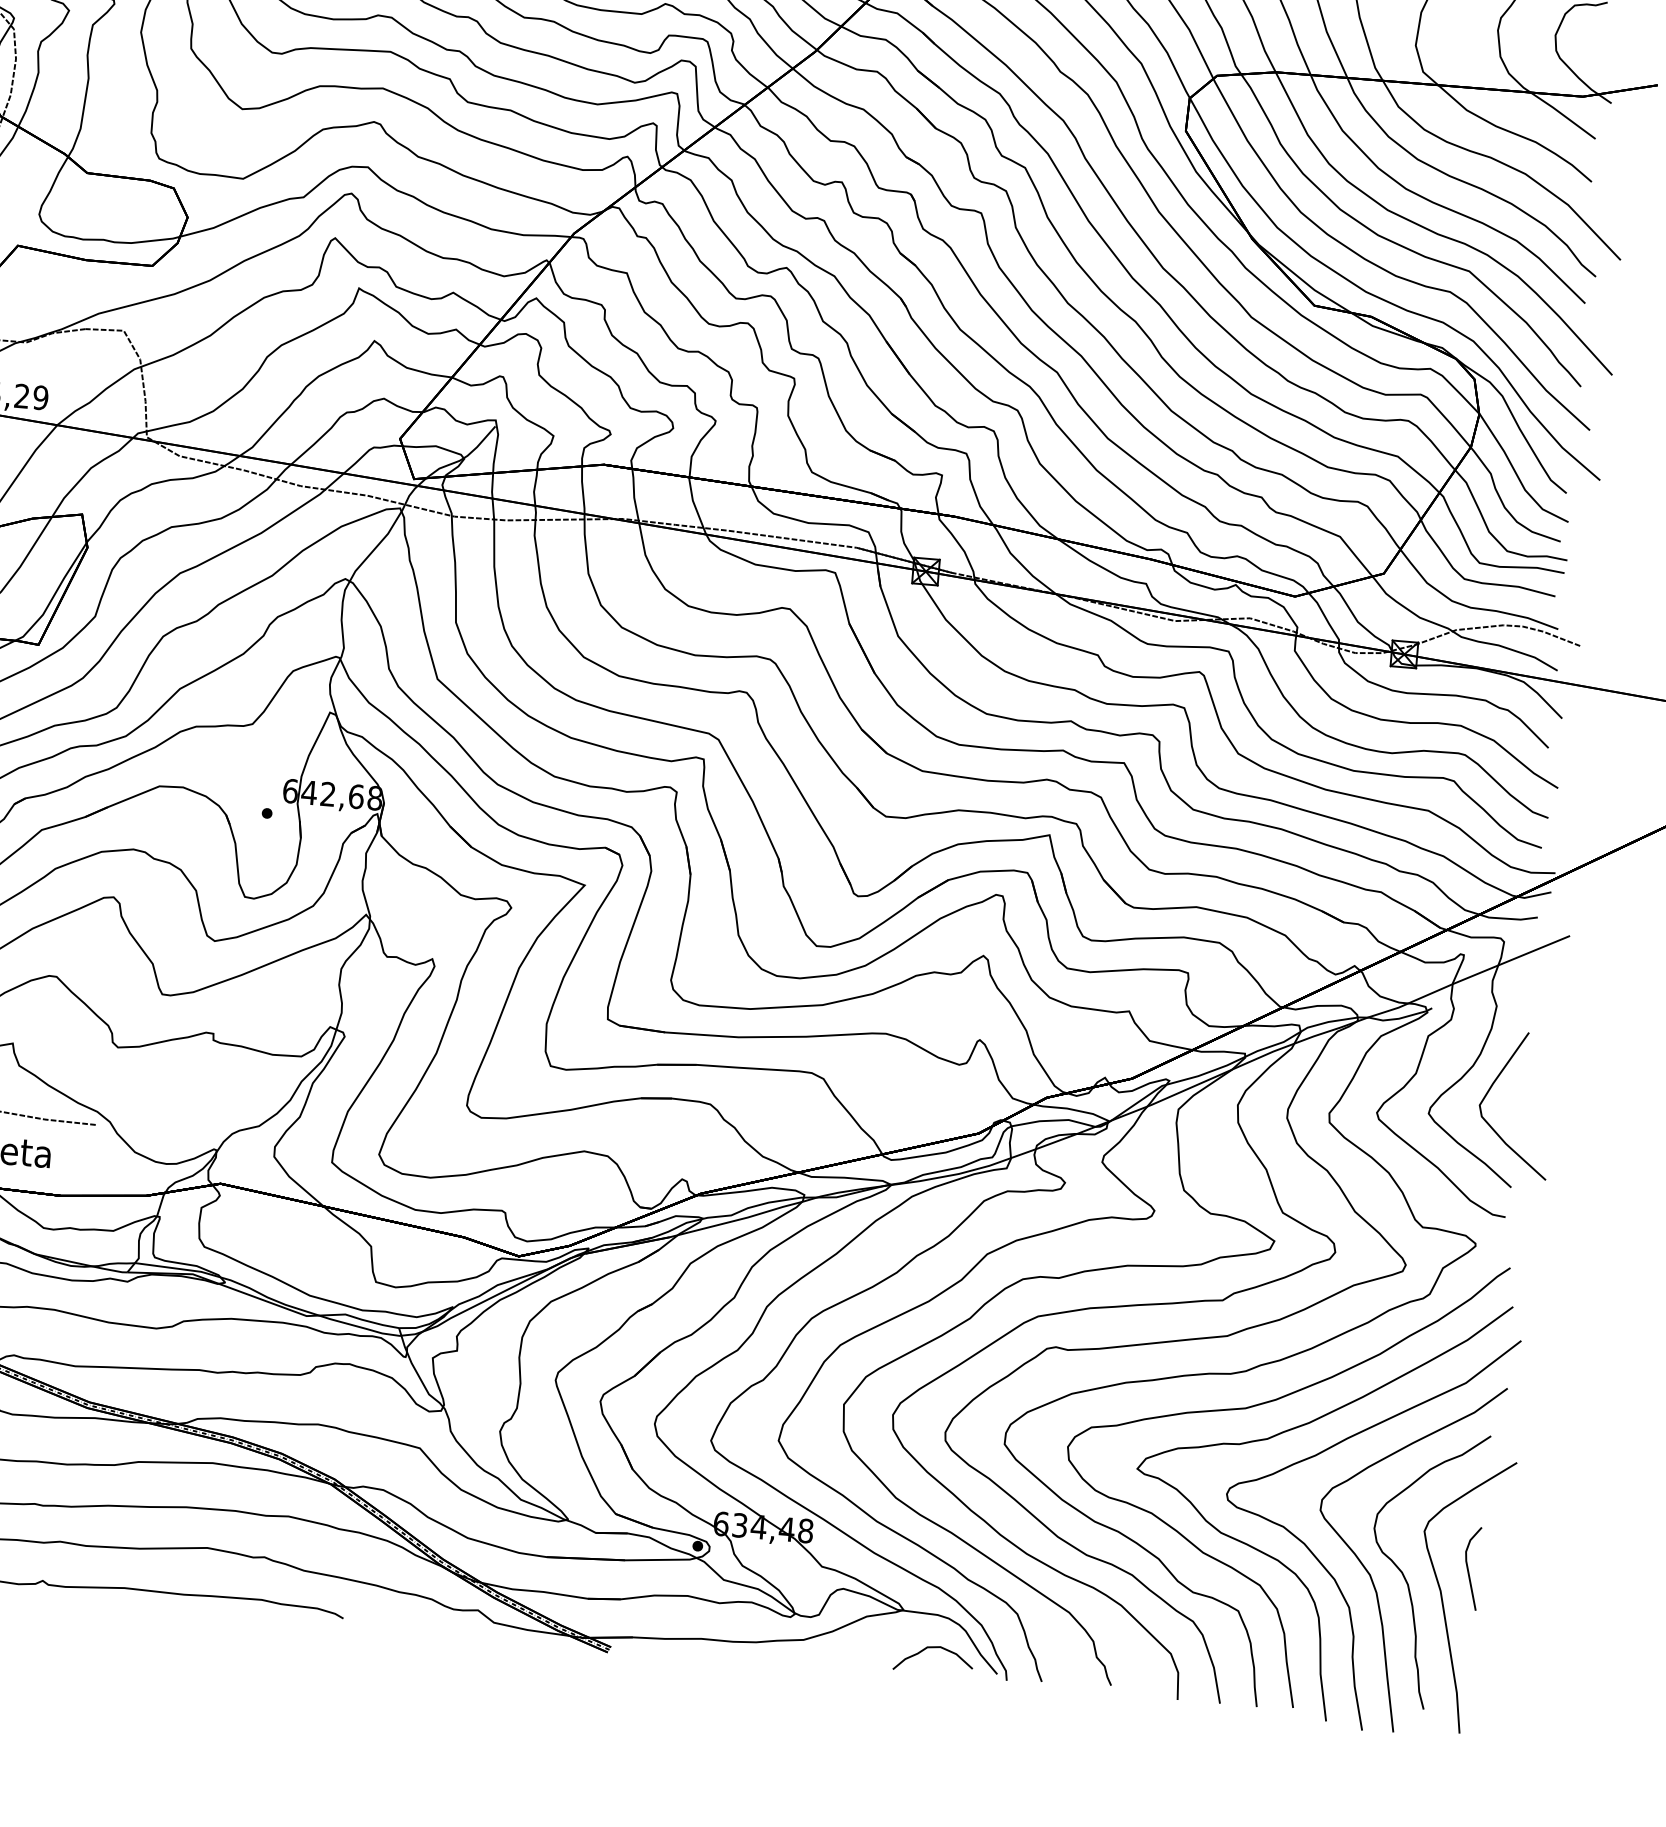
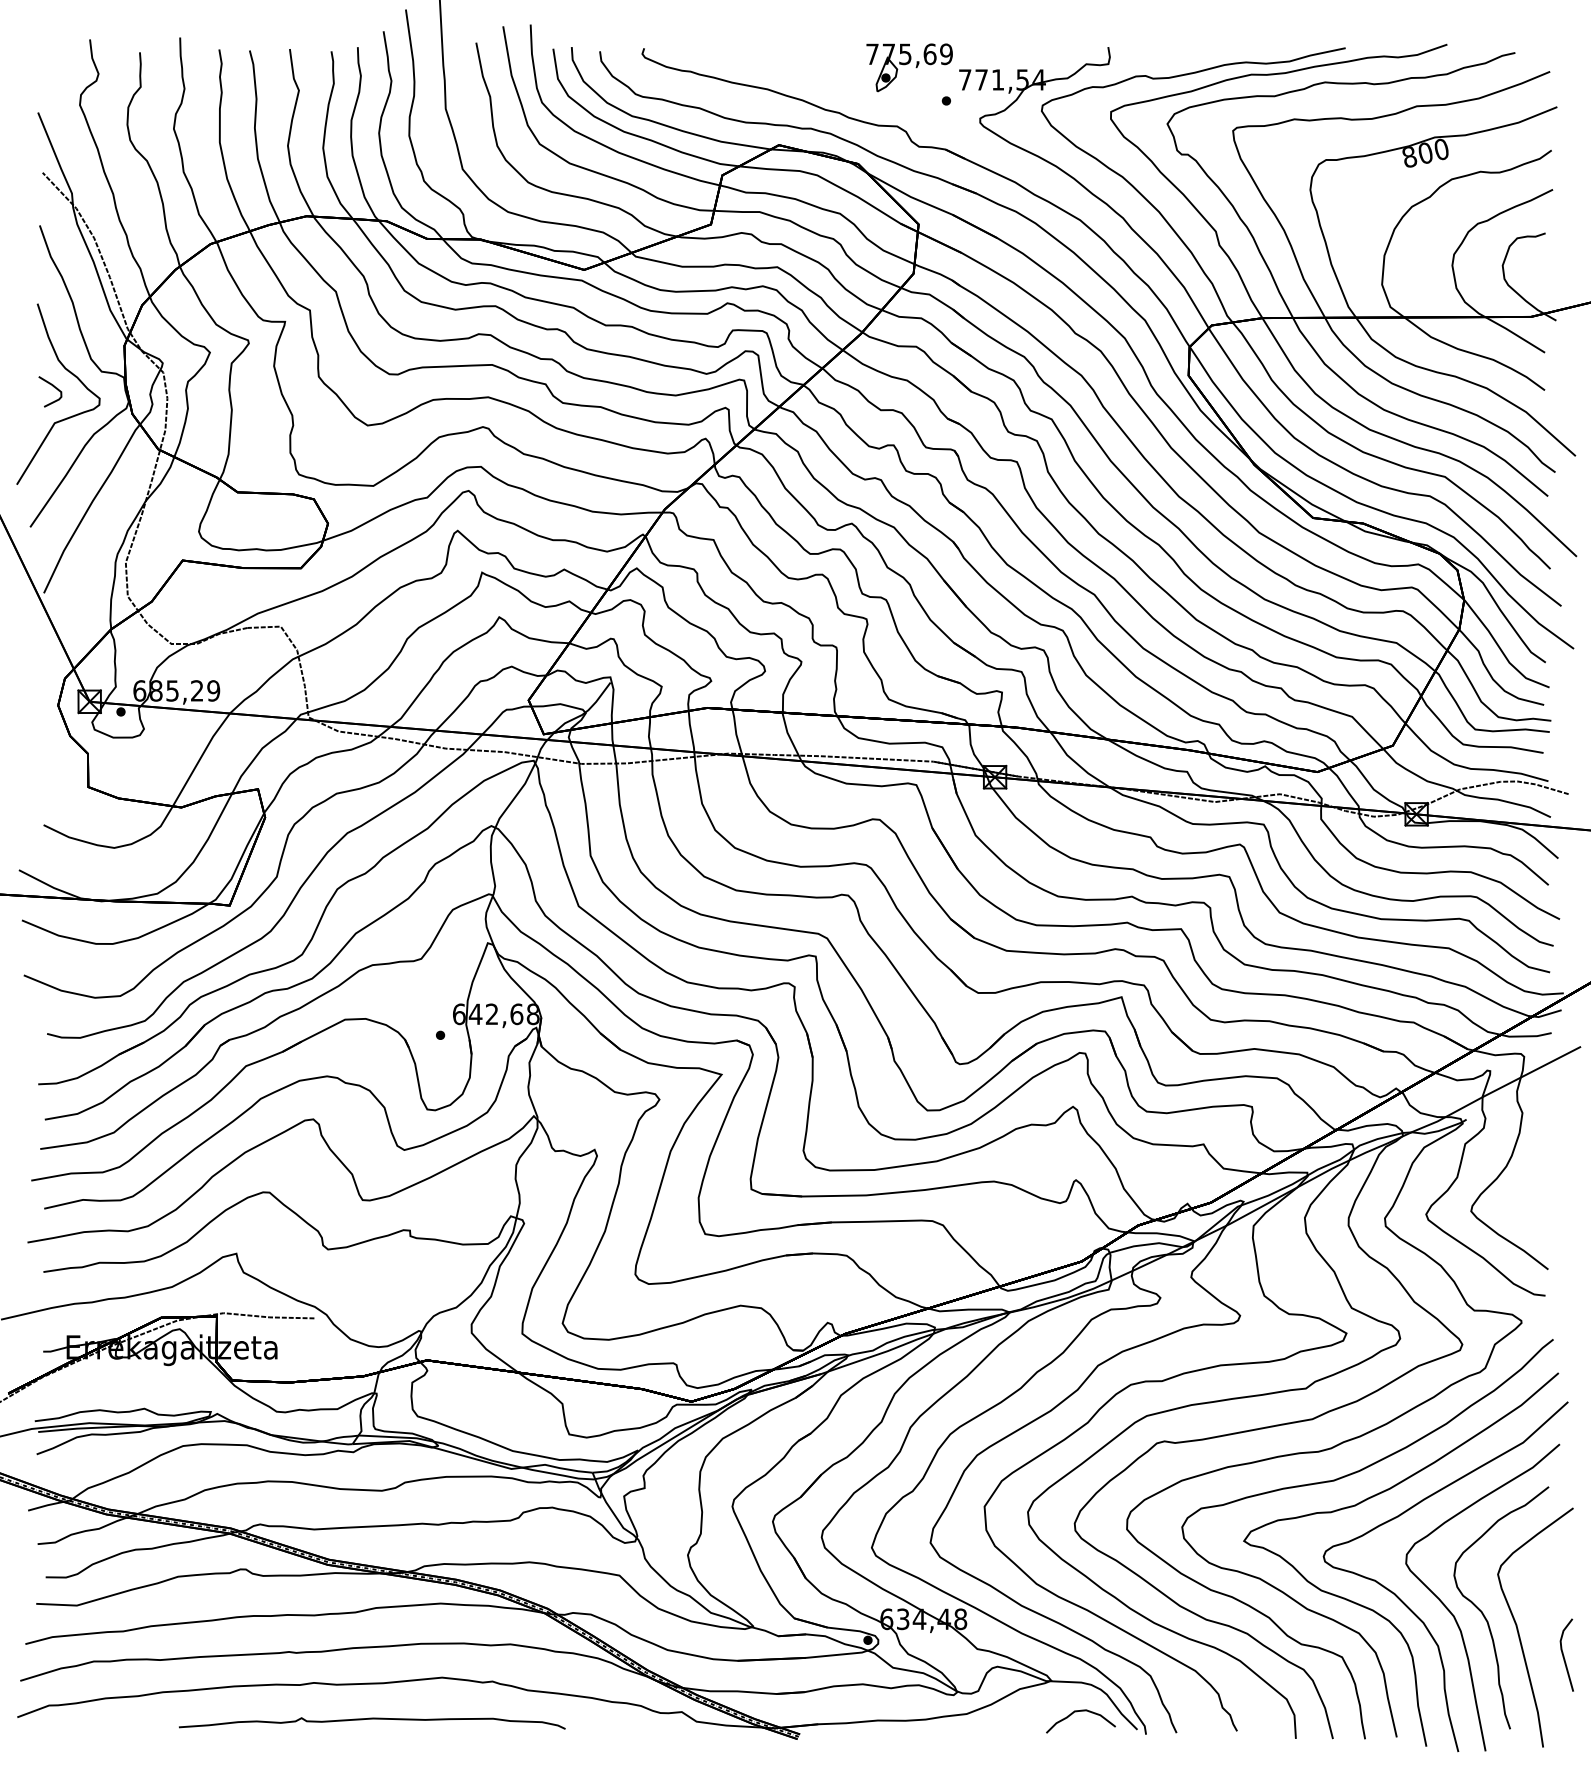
curve: (1490, 1089) -> (1523, 1185), removed
line: (1469, 1568) -> (1564, 1655), moved

